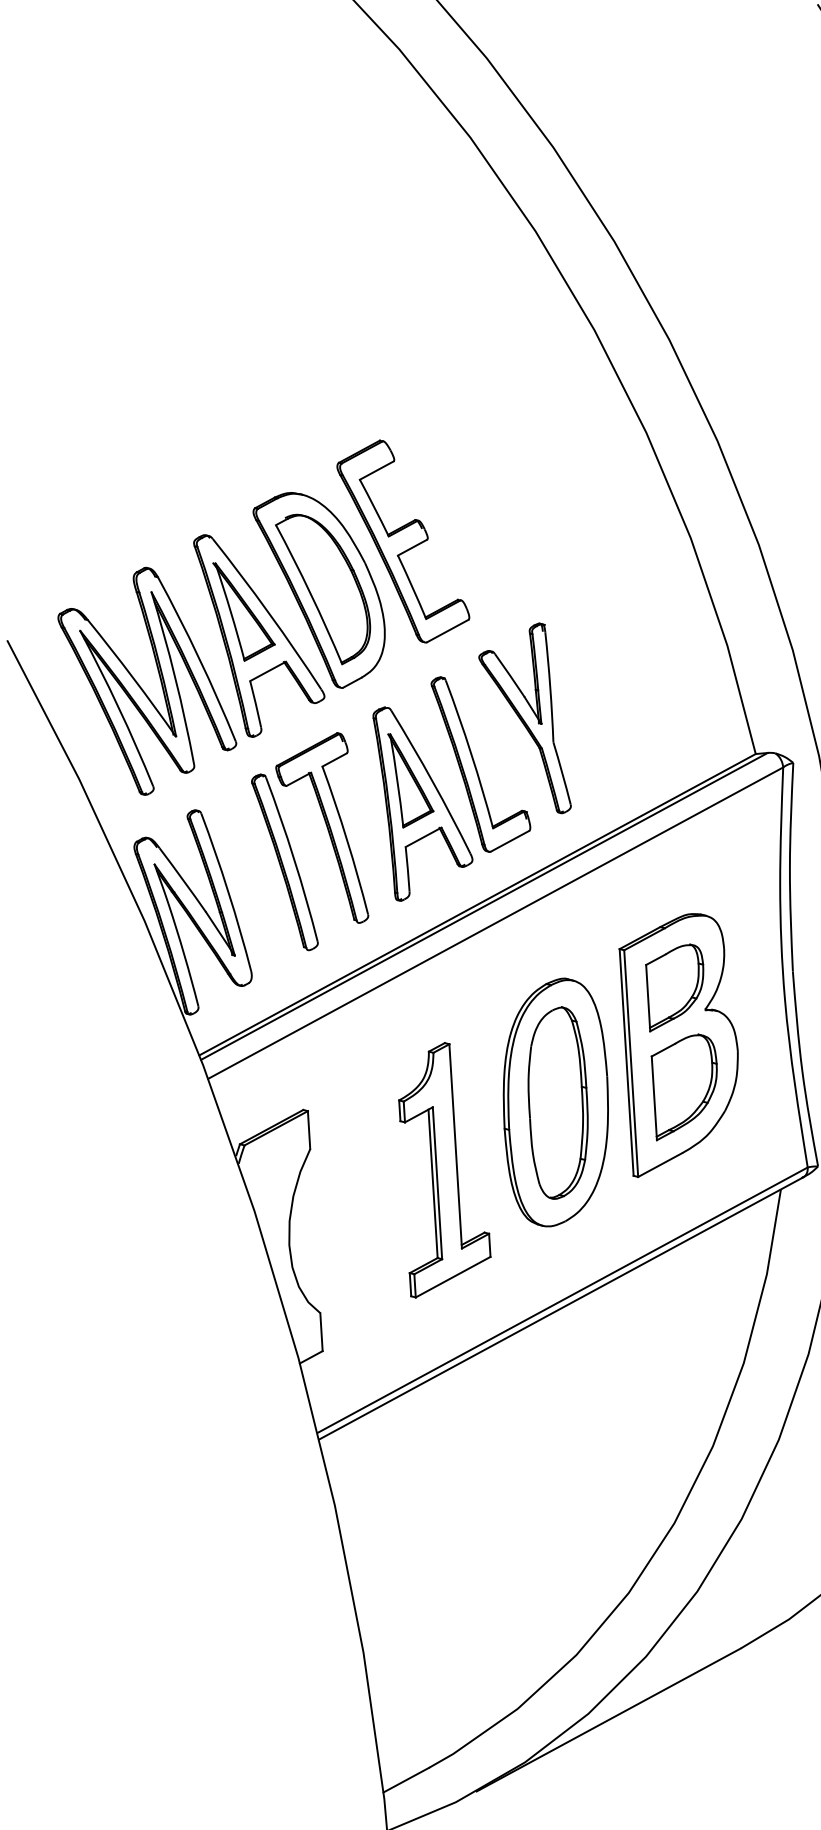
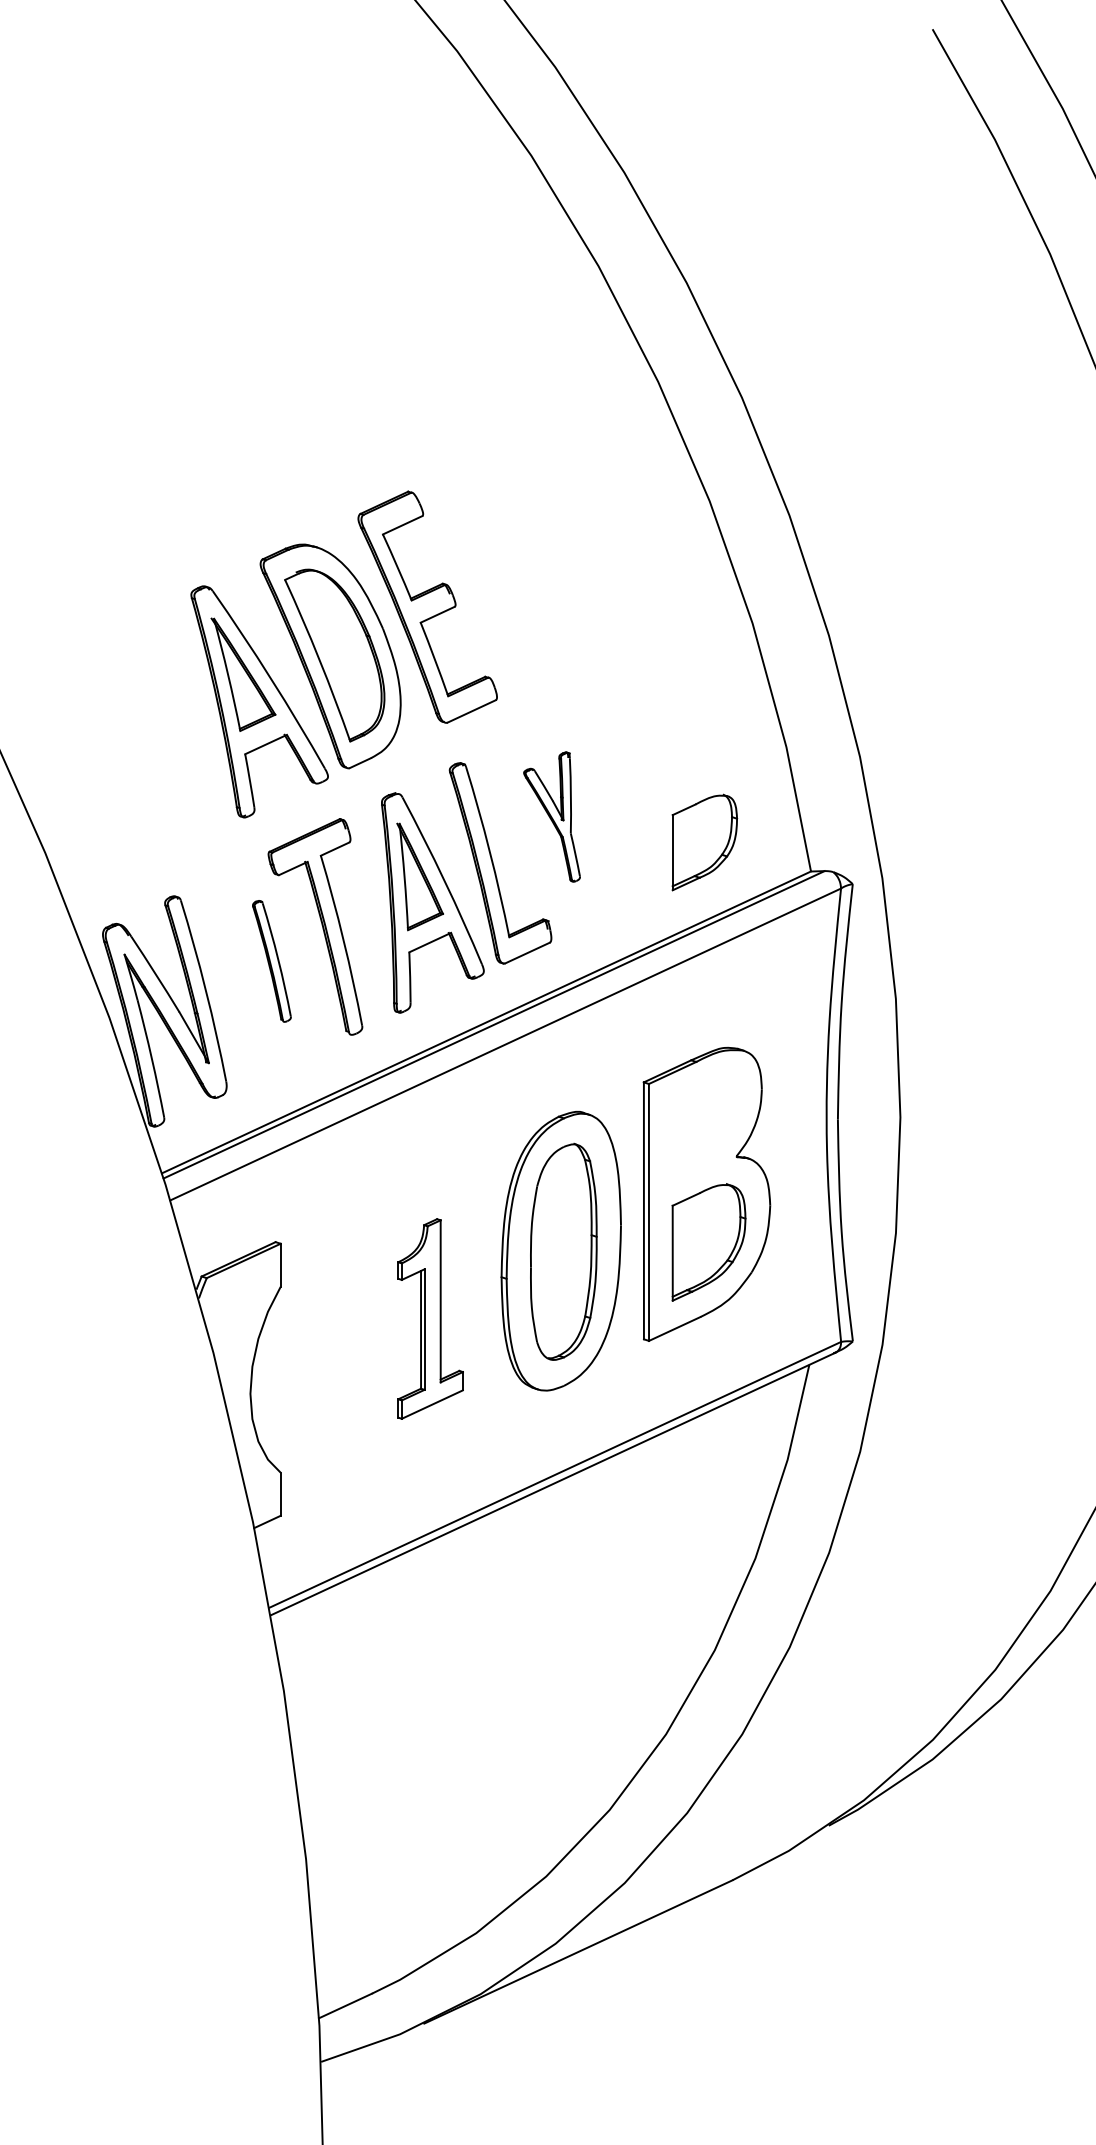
part: (140, 685) -> (120, 751), removed
part: (523, 719) -> (551, 816), size x0.6
part: (284, 862) -> (271, 961), size x0.6
part: (675, 987) -> (704, 842), moved
part: (444, 1168) -> (430, 1318), size x0.7

